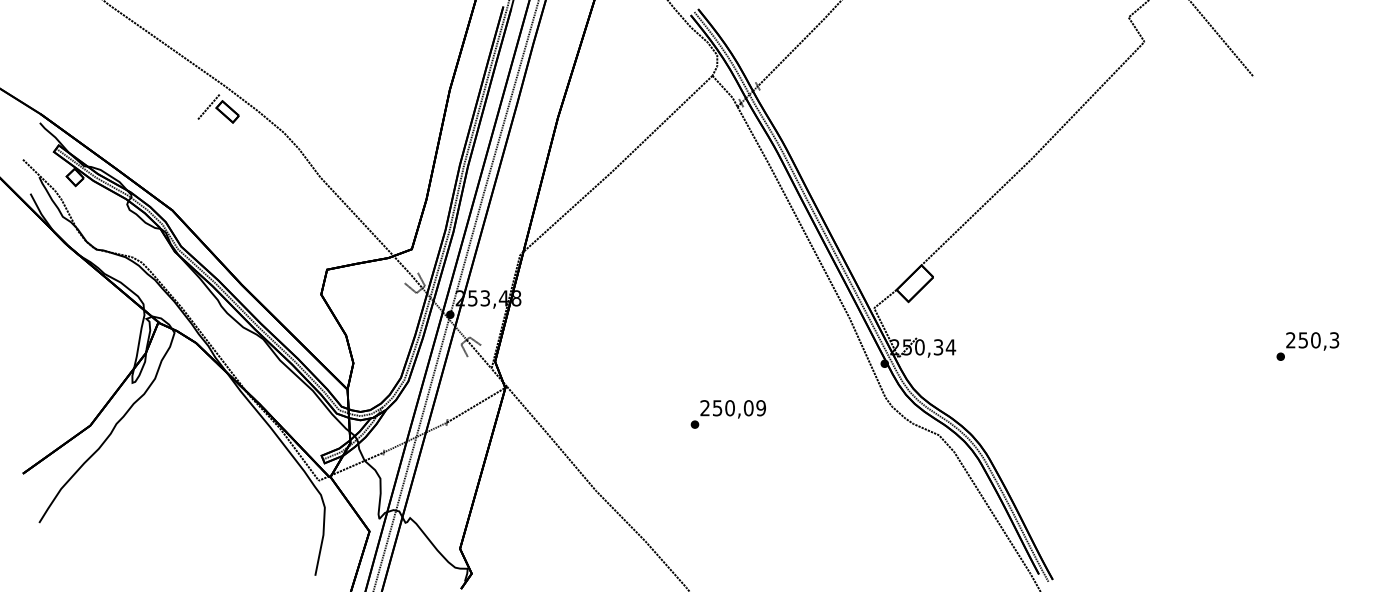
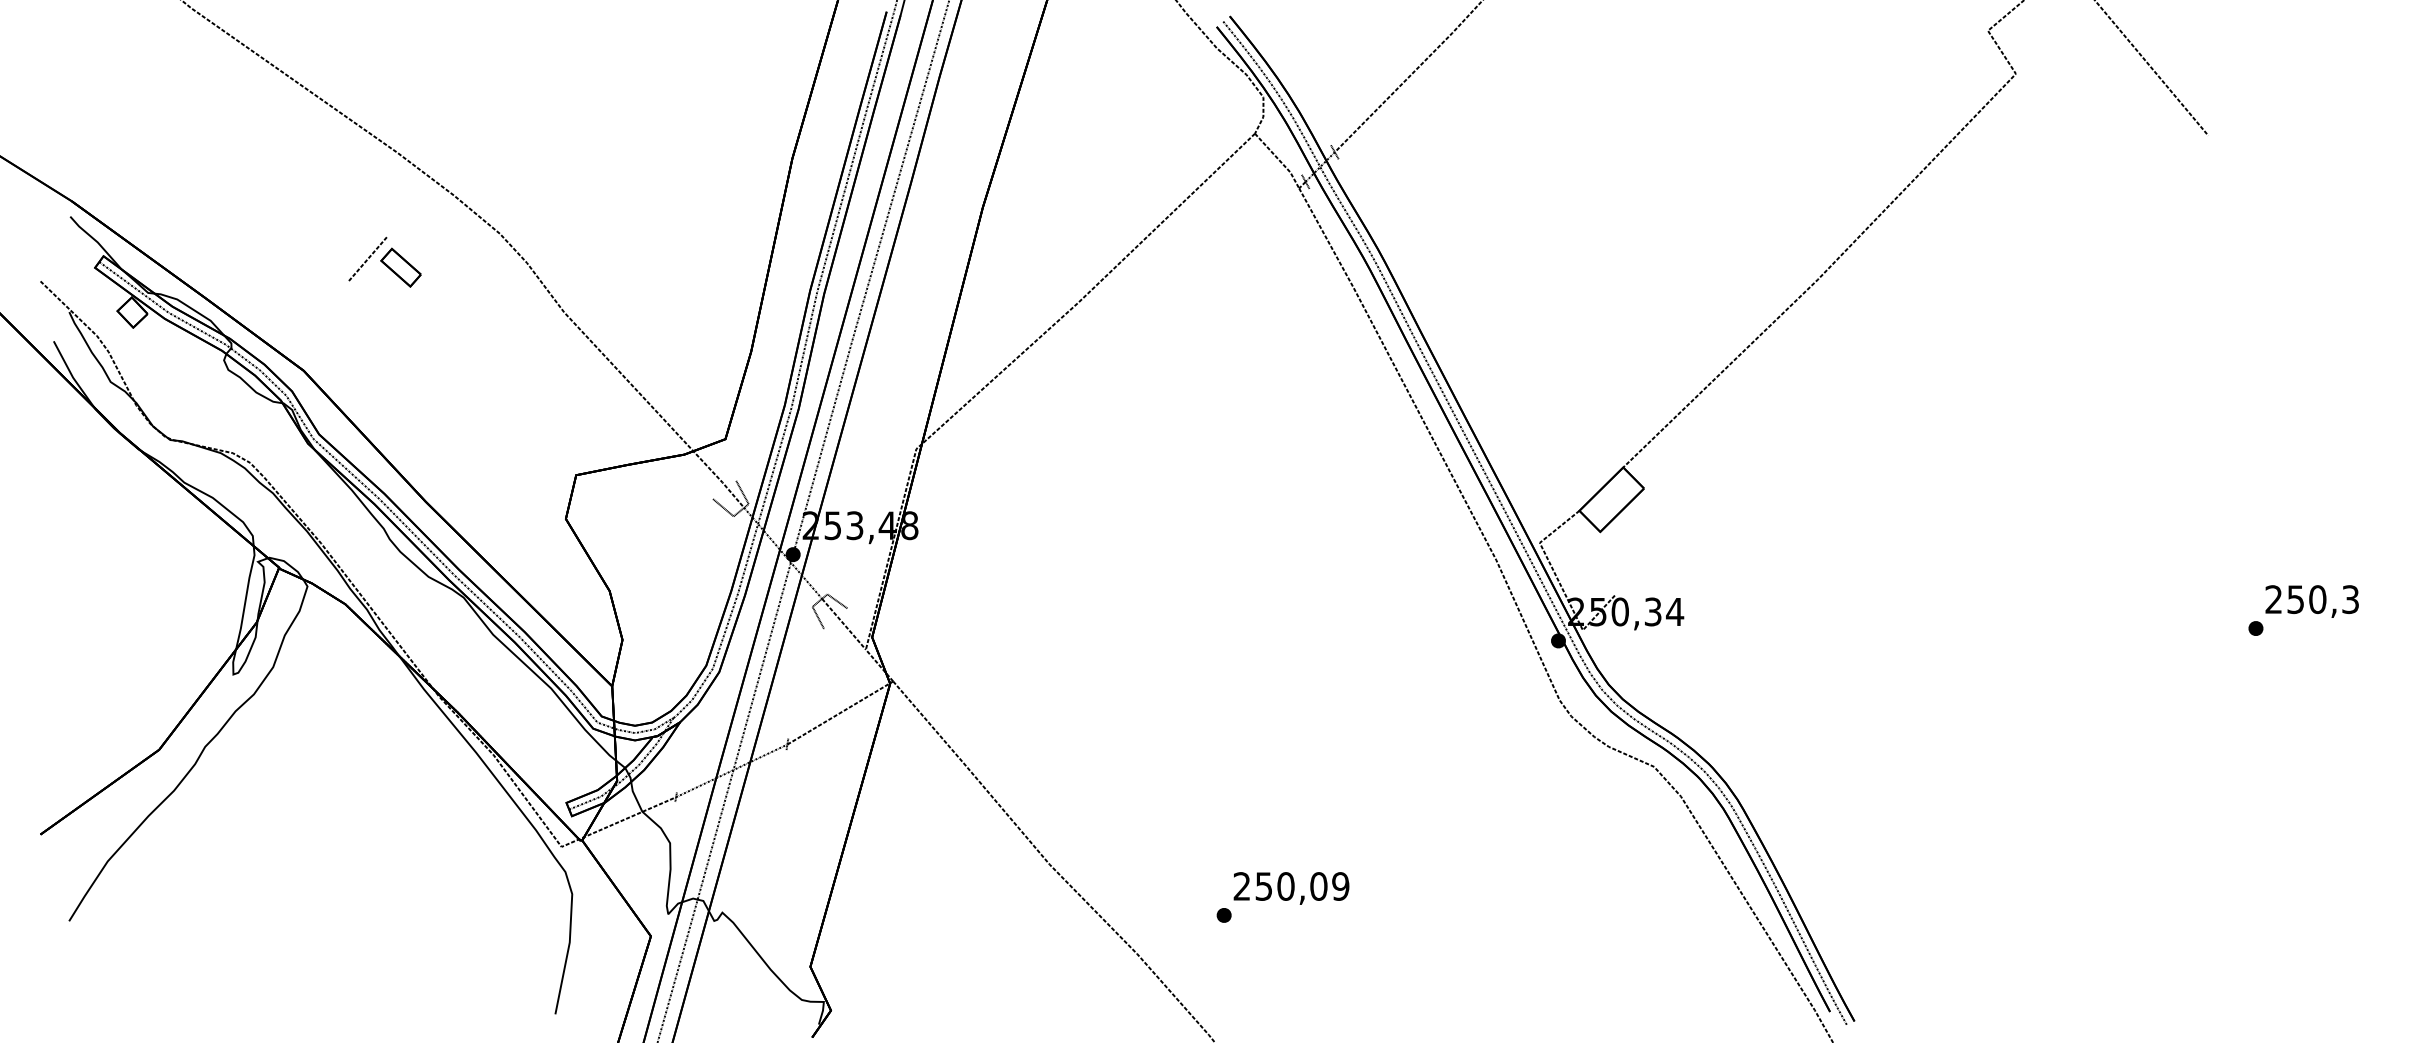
part: (218, 108) -> (384, 261), moved
text: (727, 414) -> (1281, 897), moved

